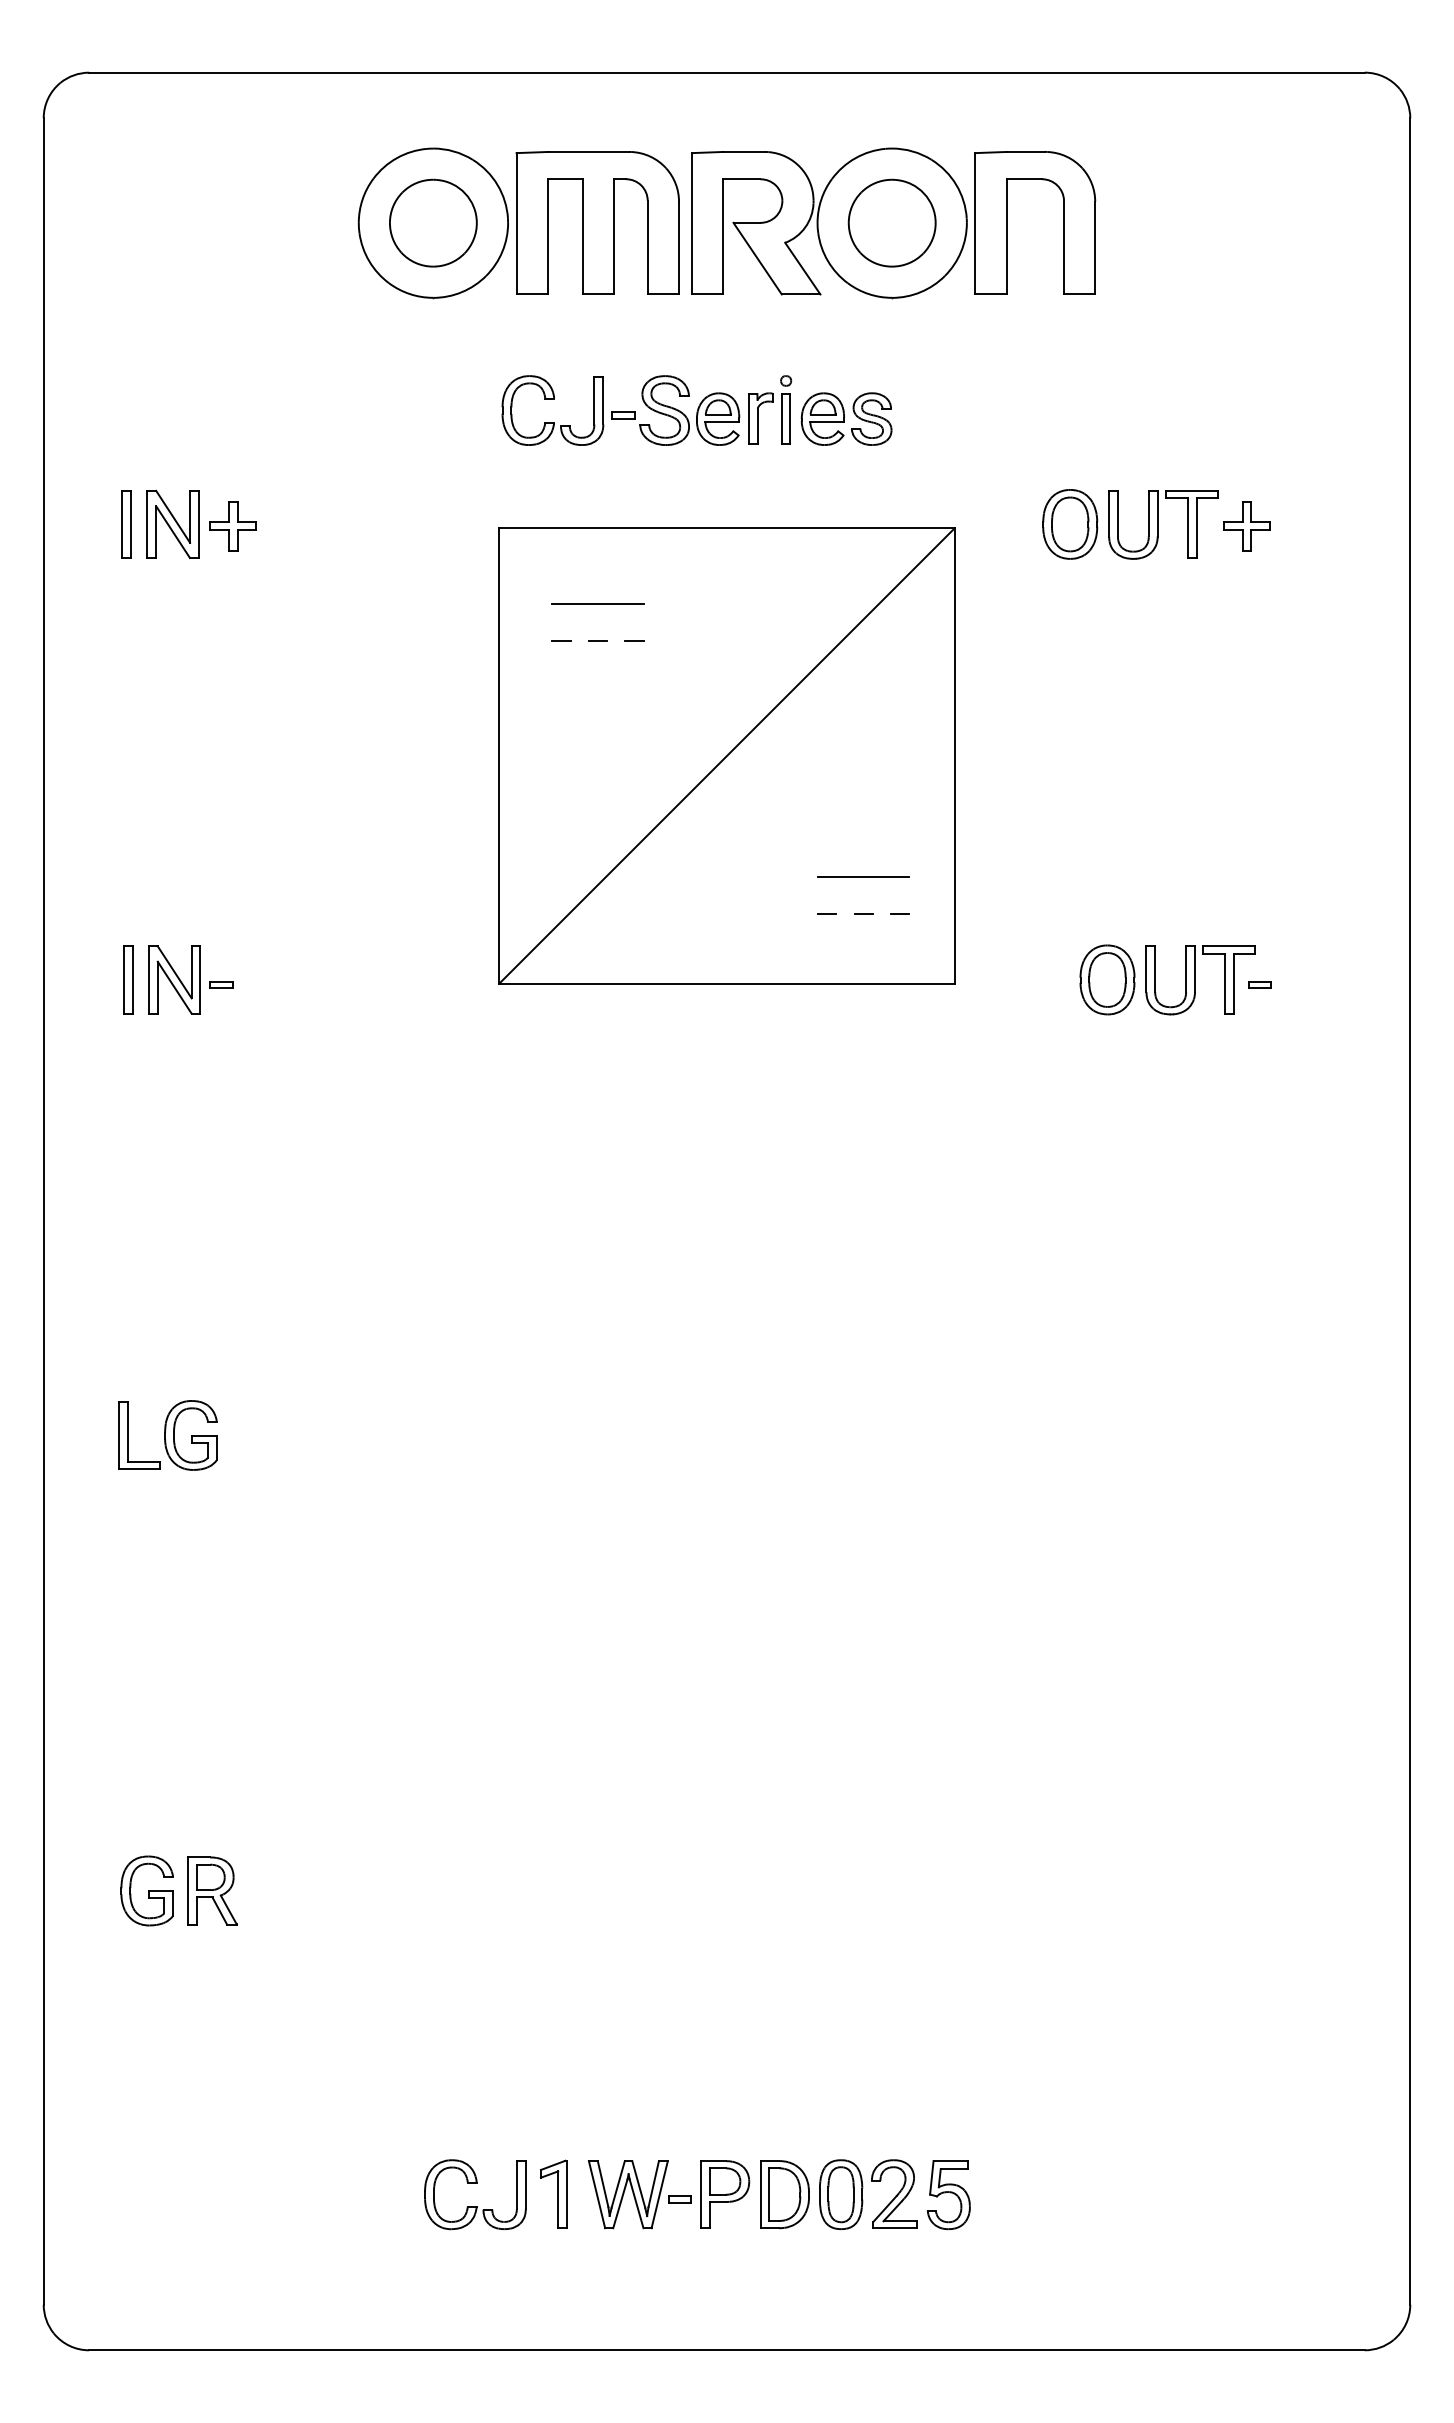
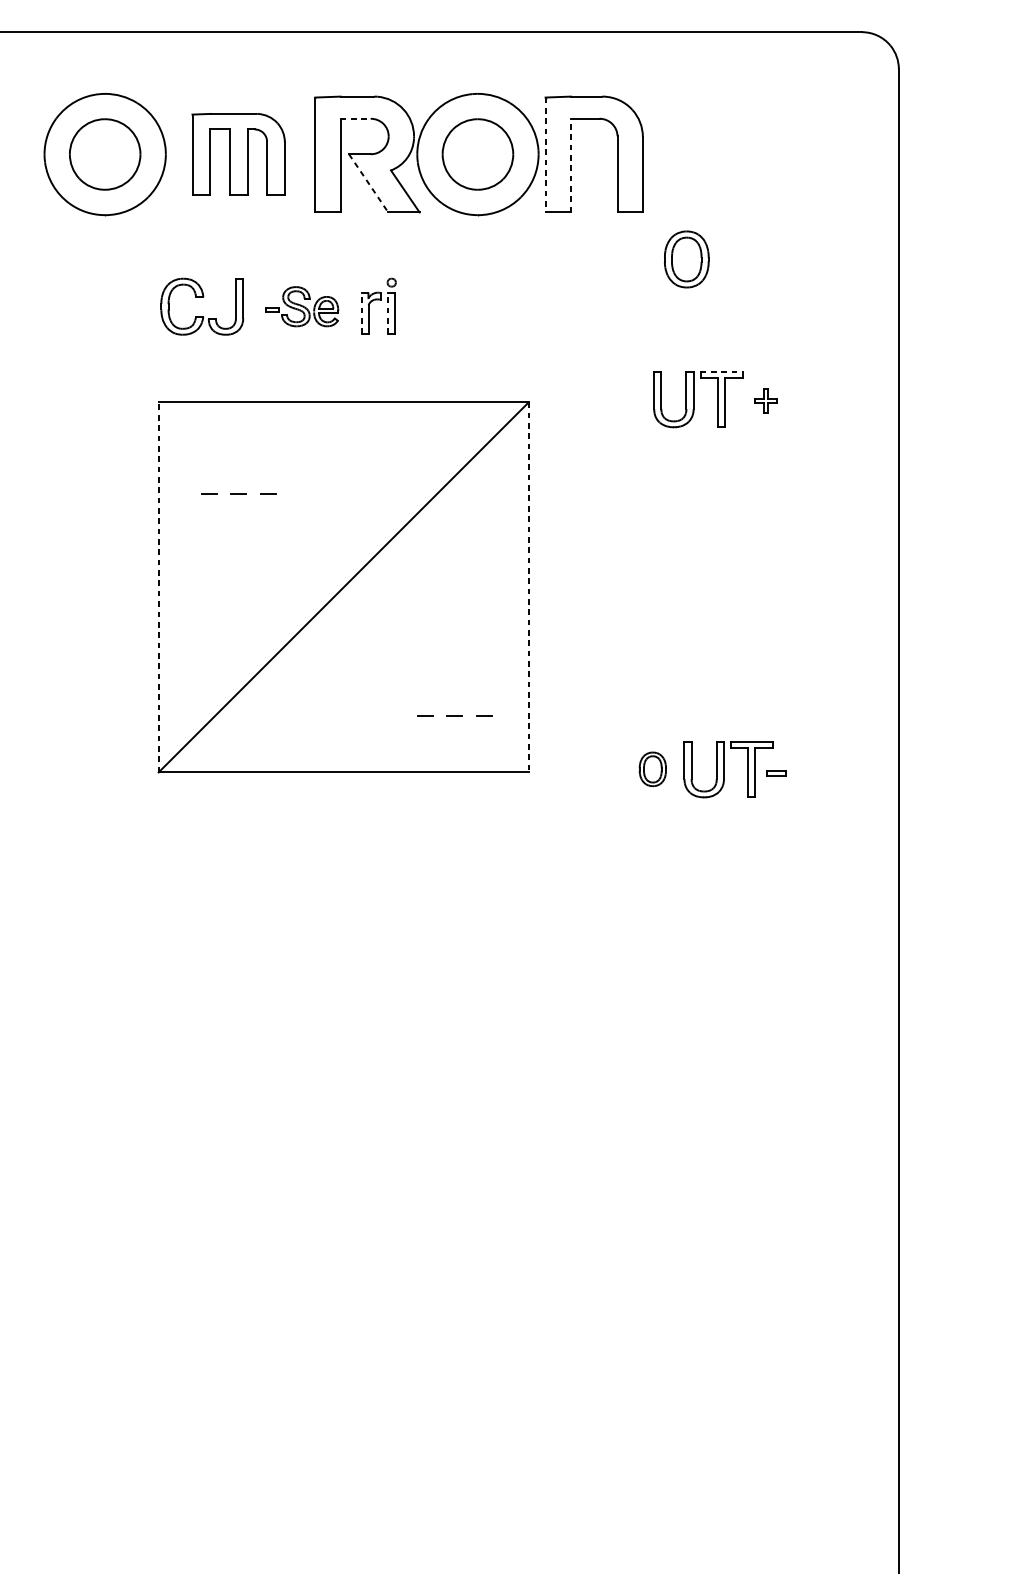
line: (742, 179) -> (356, 118), solid -> dashed
part: (597, 222) -> (238, 153), size x0.7
line: (975, 223) -> (545, 154), solid -> dashed
line: (1006, 236) -> (570, 165), solid -> dashed
line: (757, 259) -> (368, 183), solid -> dashed
part: (675, 410) -> (301, 306), size x0.7
part: (846, 418) -> (440, 313), removed
line: (749, 419) -> (362, 313), solid -> dashed
line: (781, 419) -> (388, 313), solid -> dashed
line: (1192, 490) -> (721, 371), solid -> dashed
part: (1070, 524) -> (687, 259), moved
part: (1246, 526) -> (765, 400), size x0.6
line: (597, 604) -> (238, 464), removed
line: (499, 755) -> (158, 586), solid -> dashed
line: (954, 755) -> (528, 586), solid -> dashed
line: (863, 877) -> (454, 686), removed
part: (1107, 979) -> (652, 768), size x0.6

